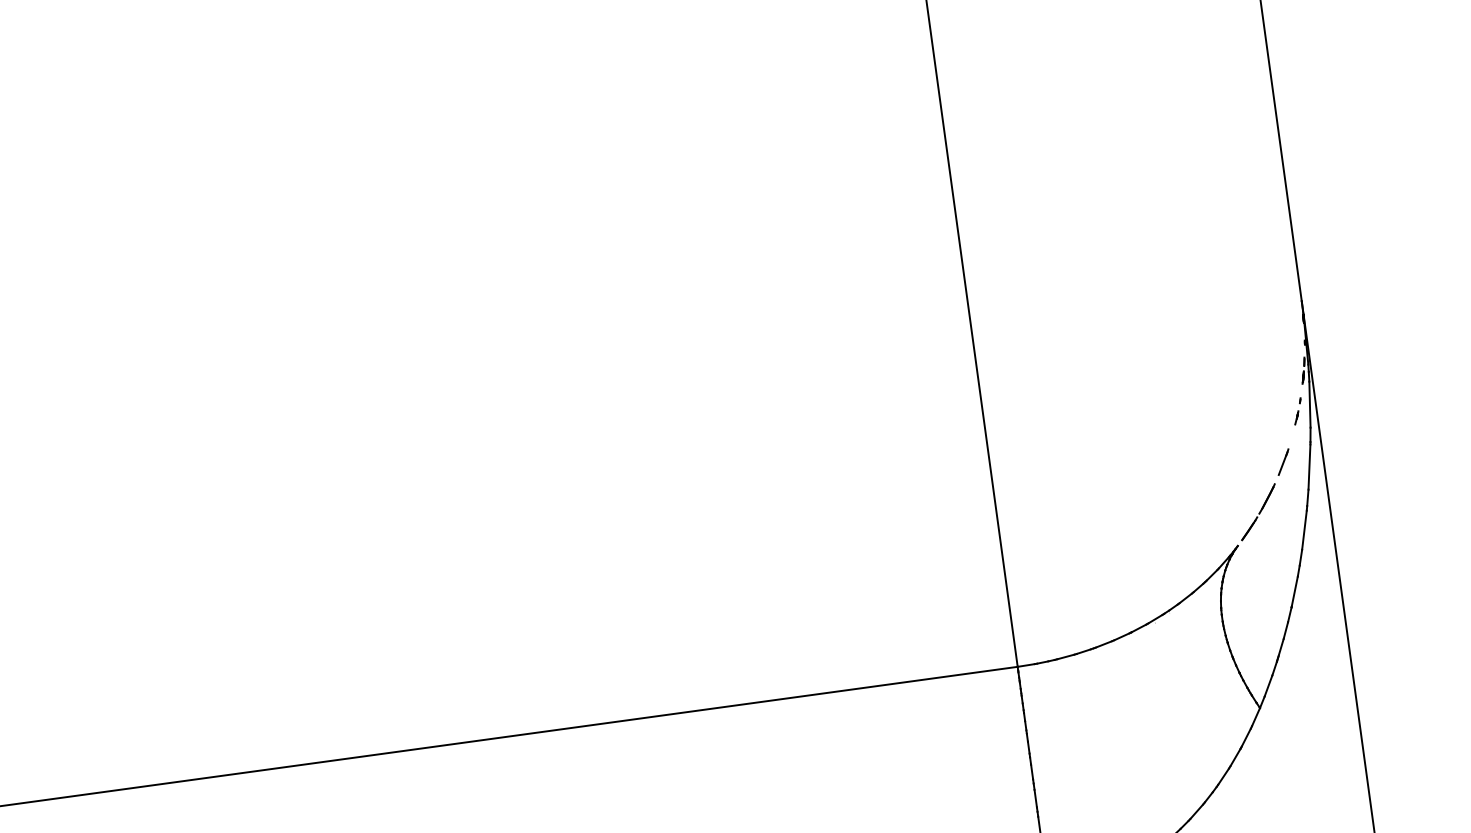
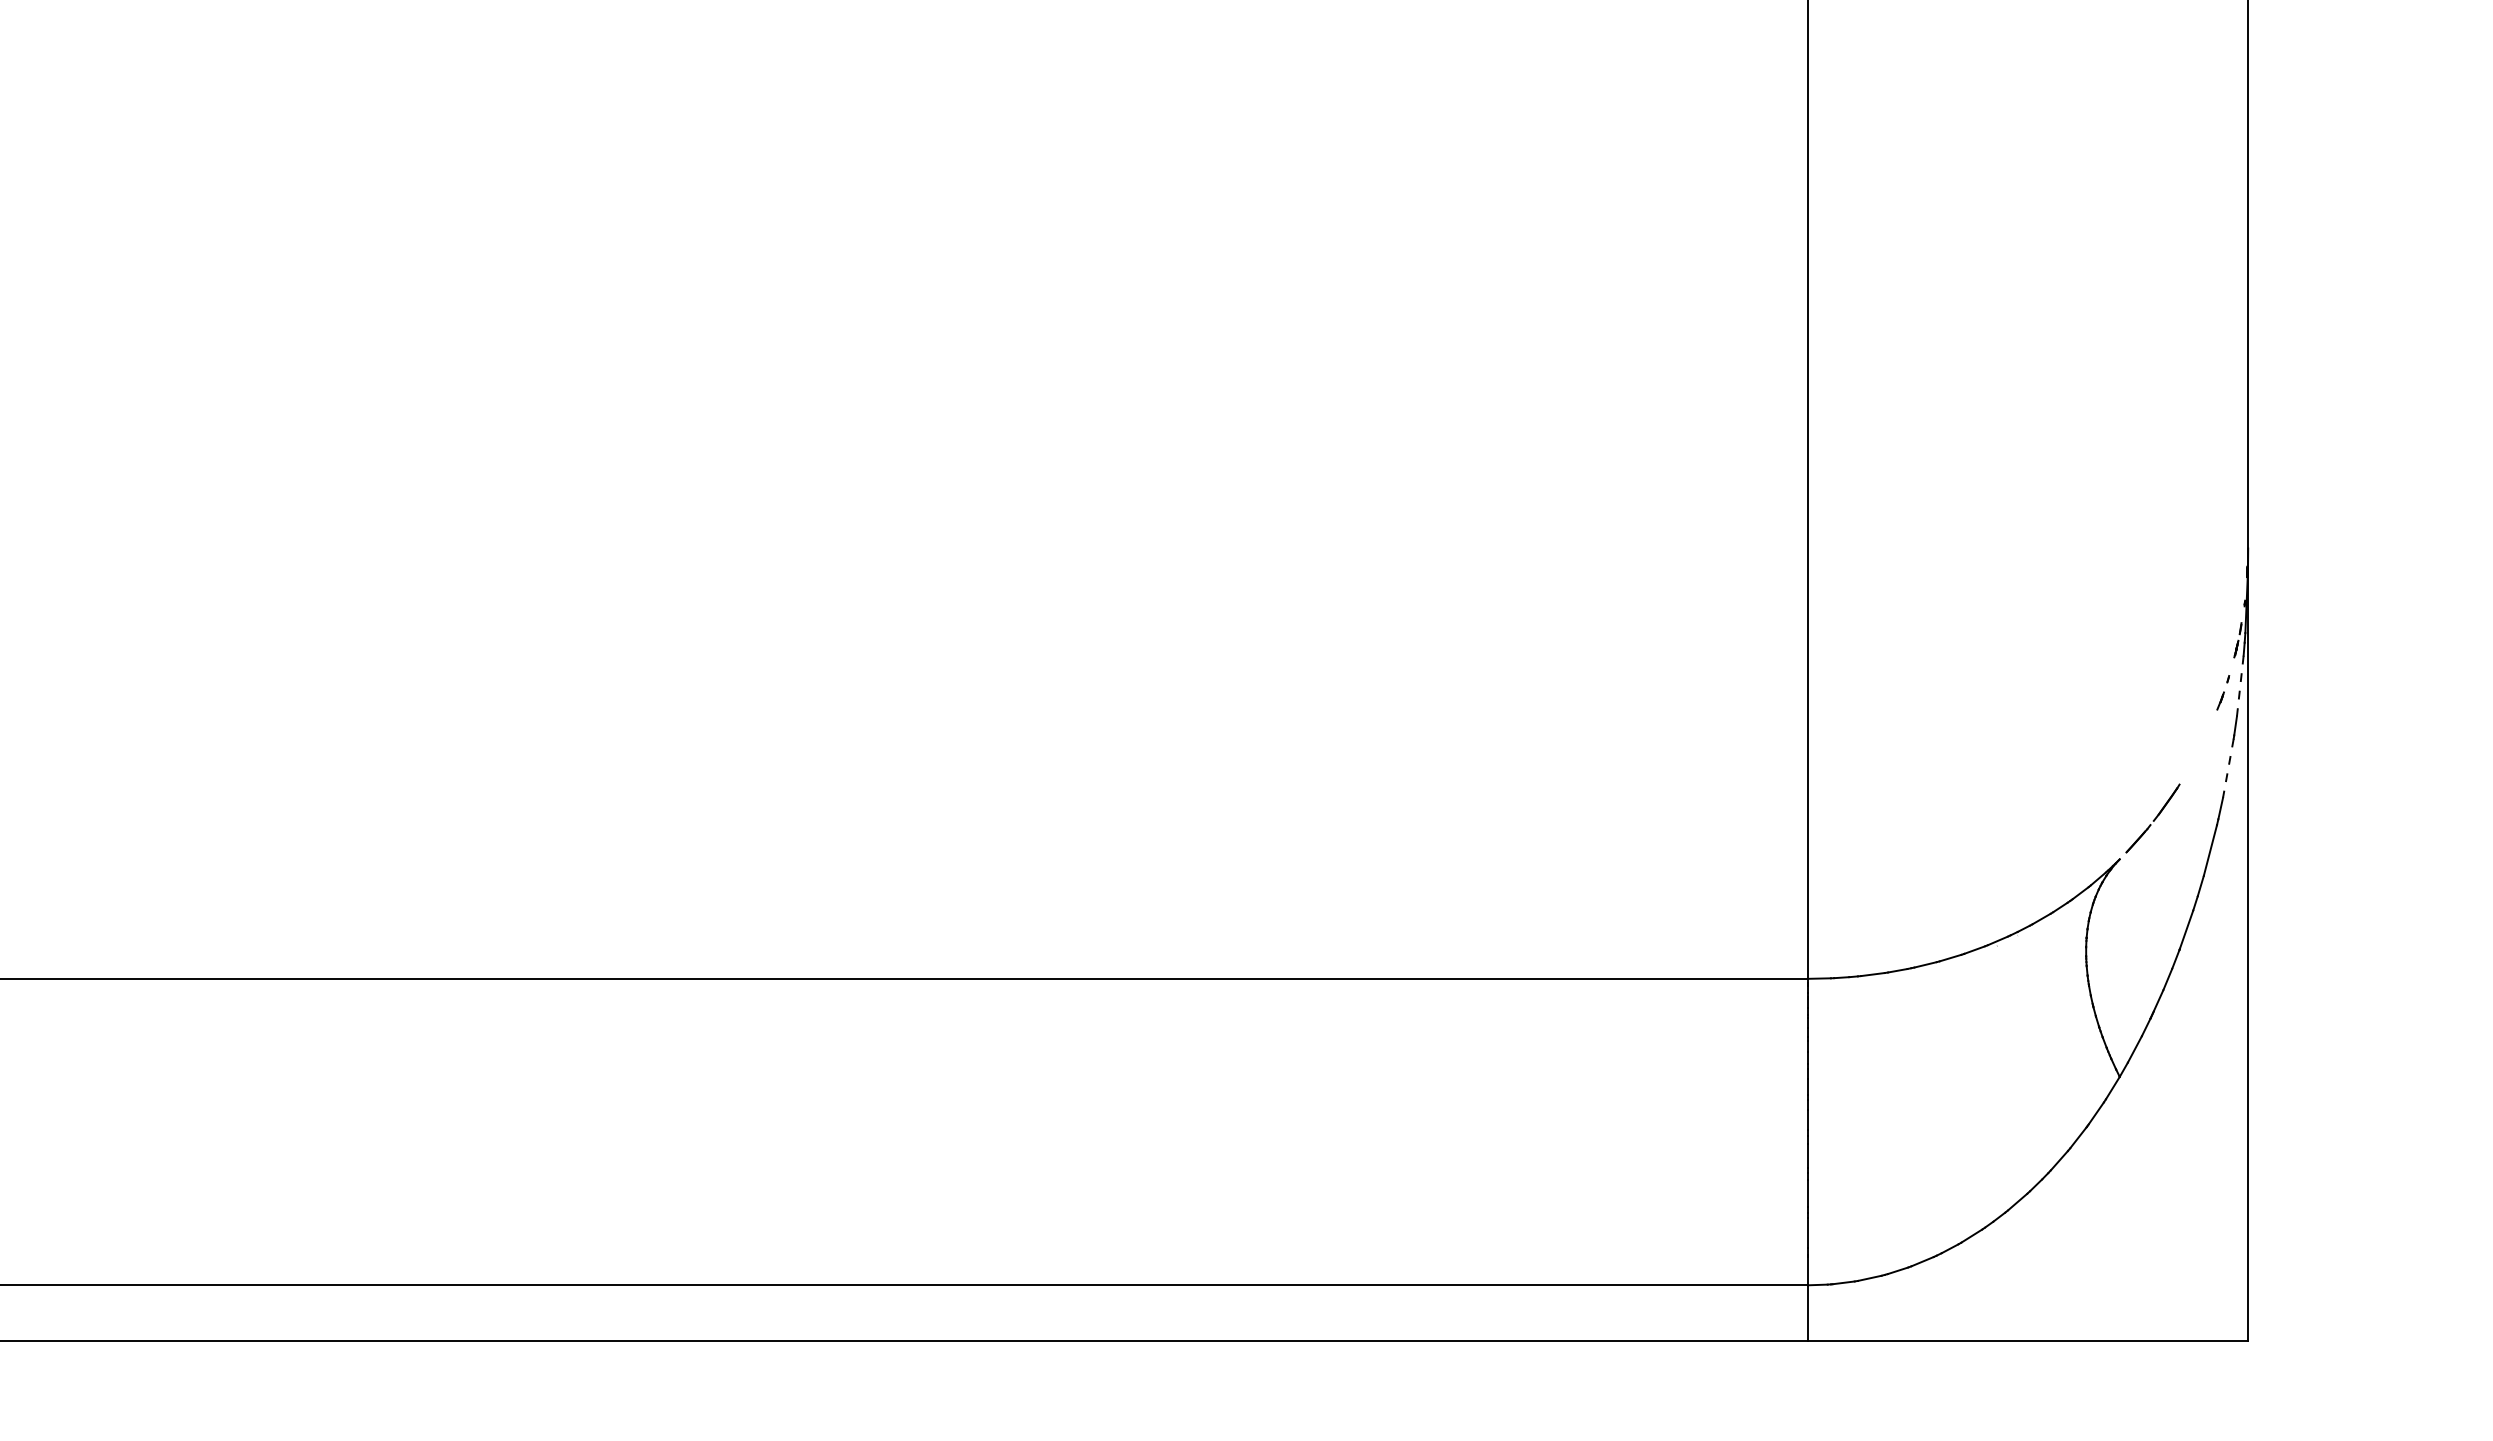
line: (1310, 404) -> (2240, 686), solid -> dashed
line: (1283, 462) -> (2194, 757), removed
line: (1309, 467) -> (2228, 768), solid -> dashed

